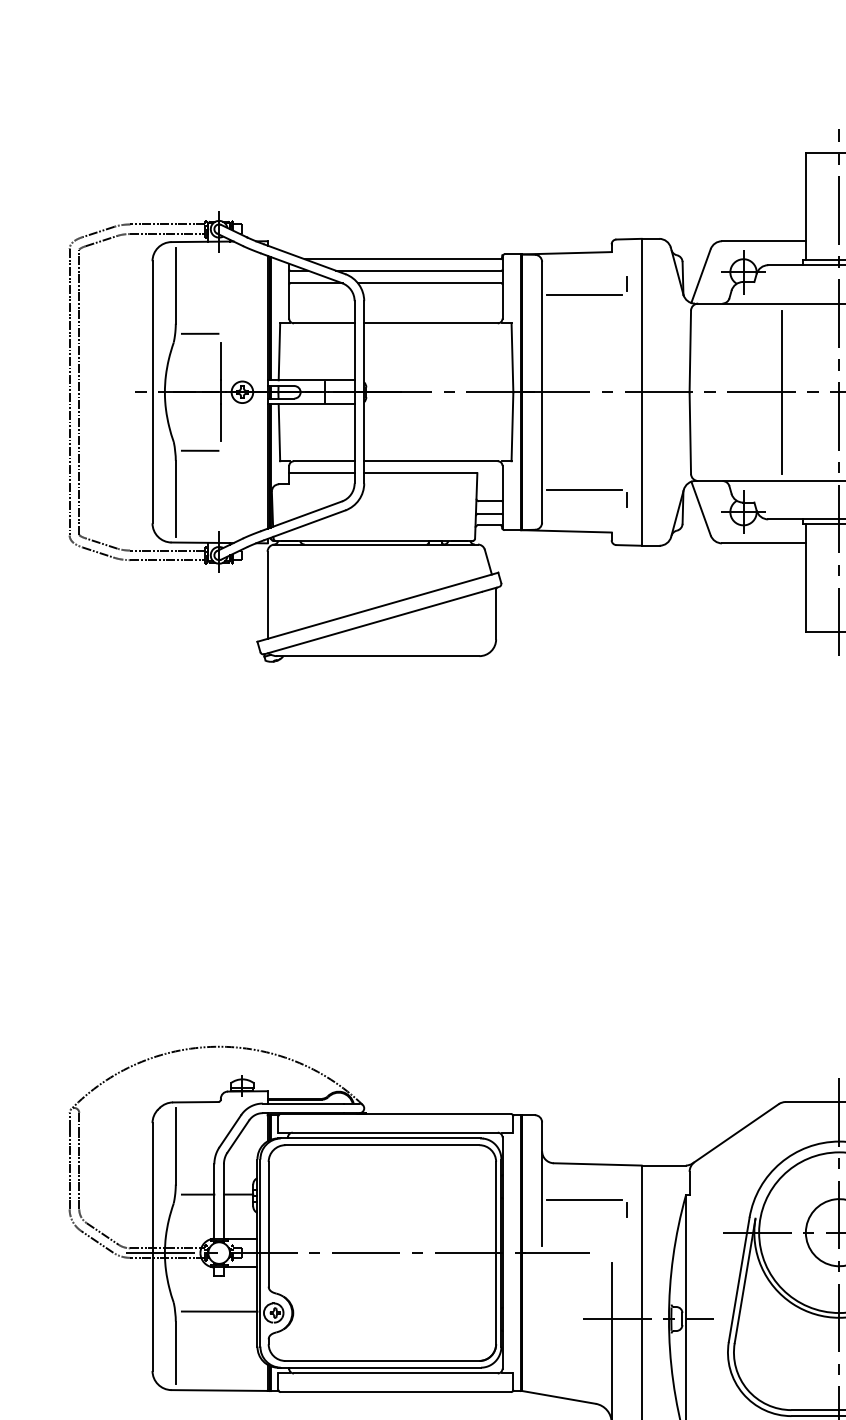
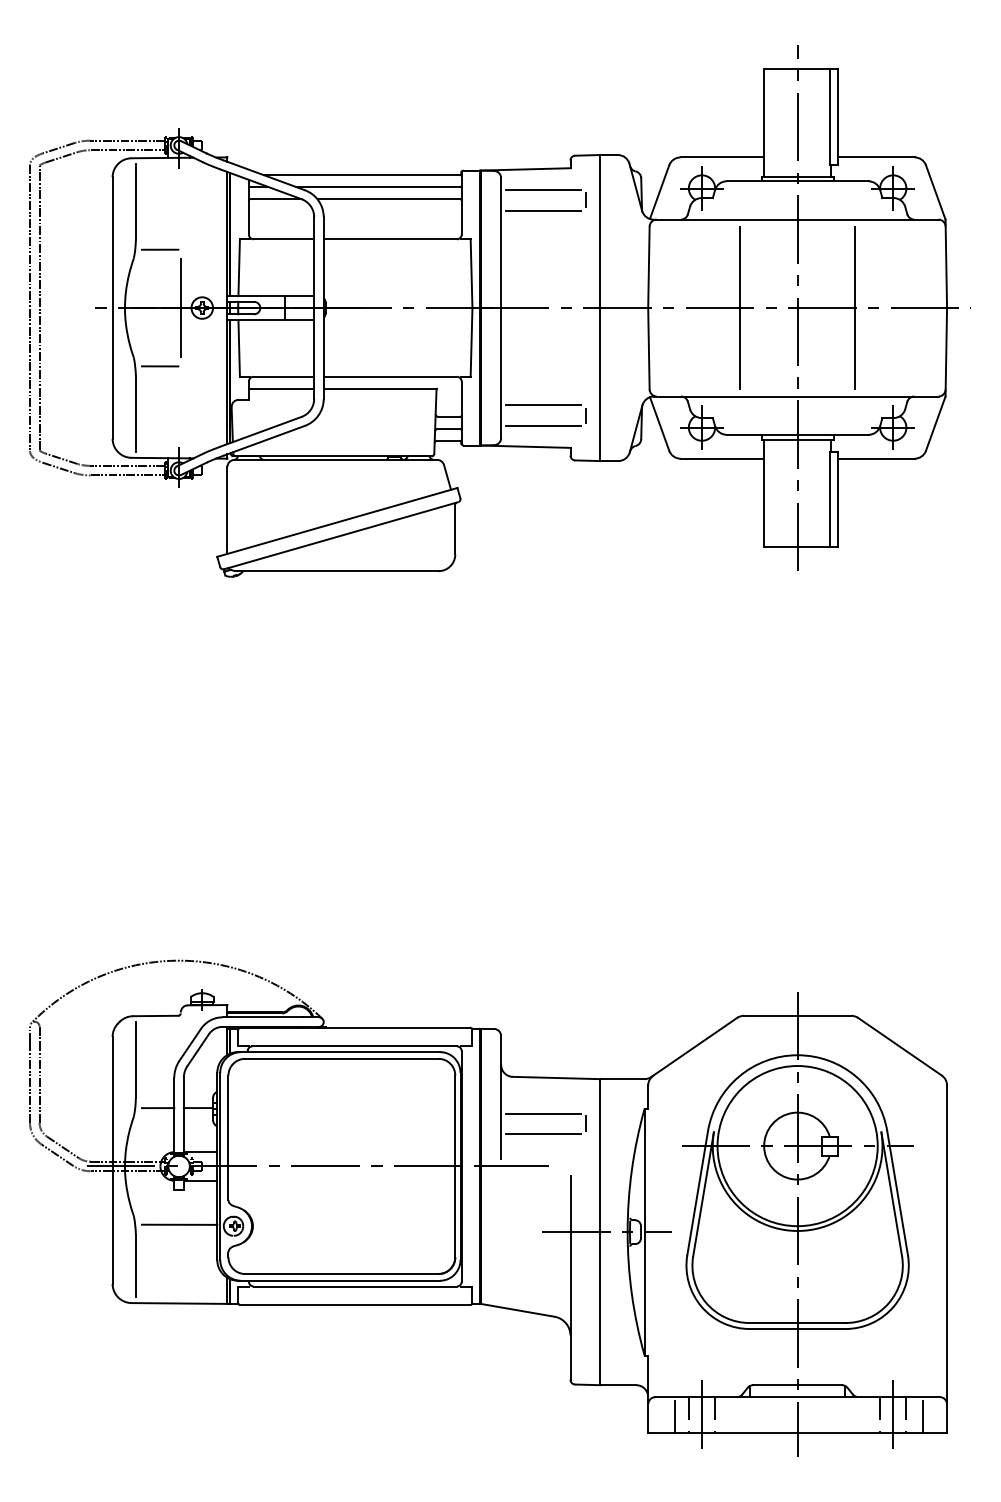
line: (584, 273) -> (543, 189), added
line: (584, 511) -> (543, 426), added
line: (584, 1221) -> (543, 1134), added

